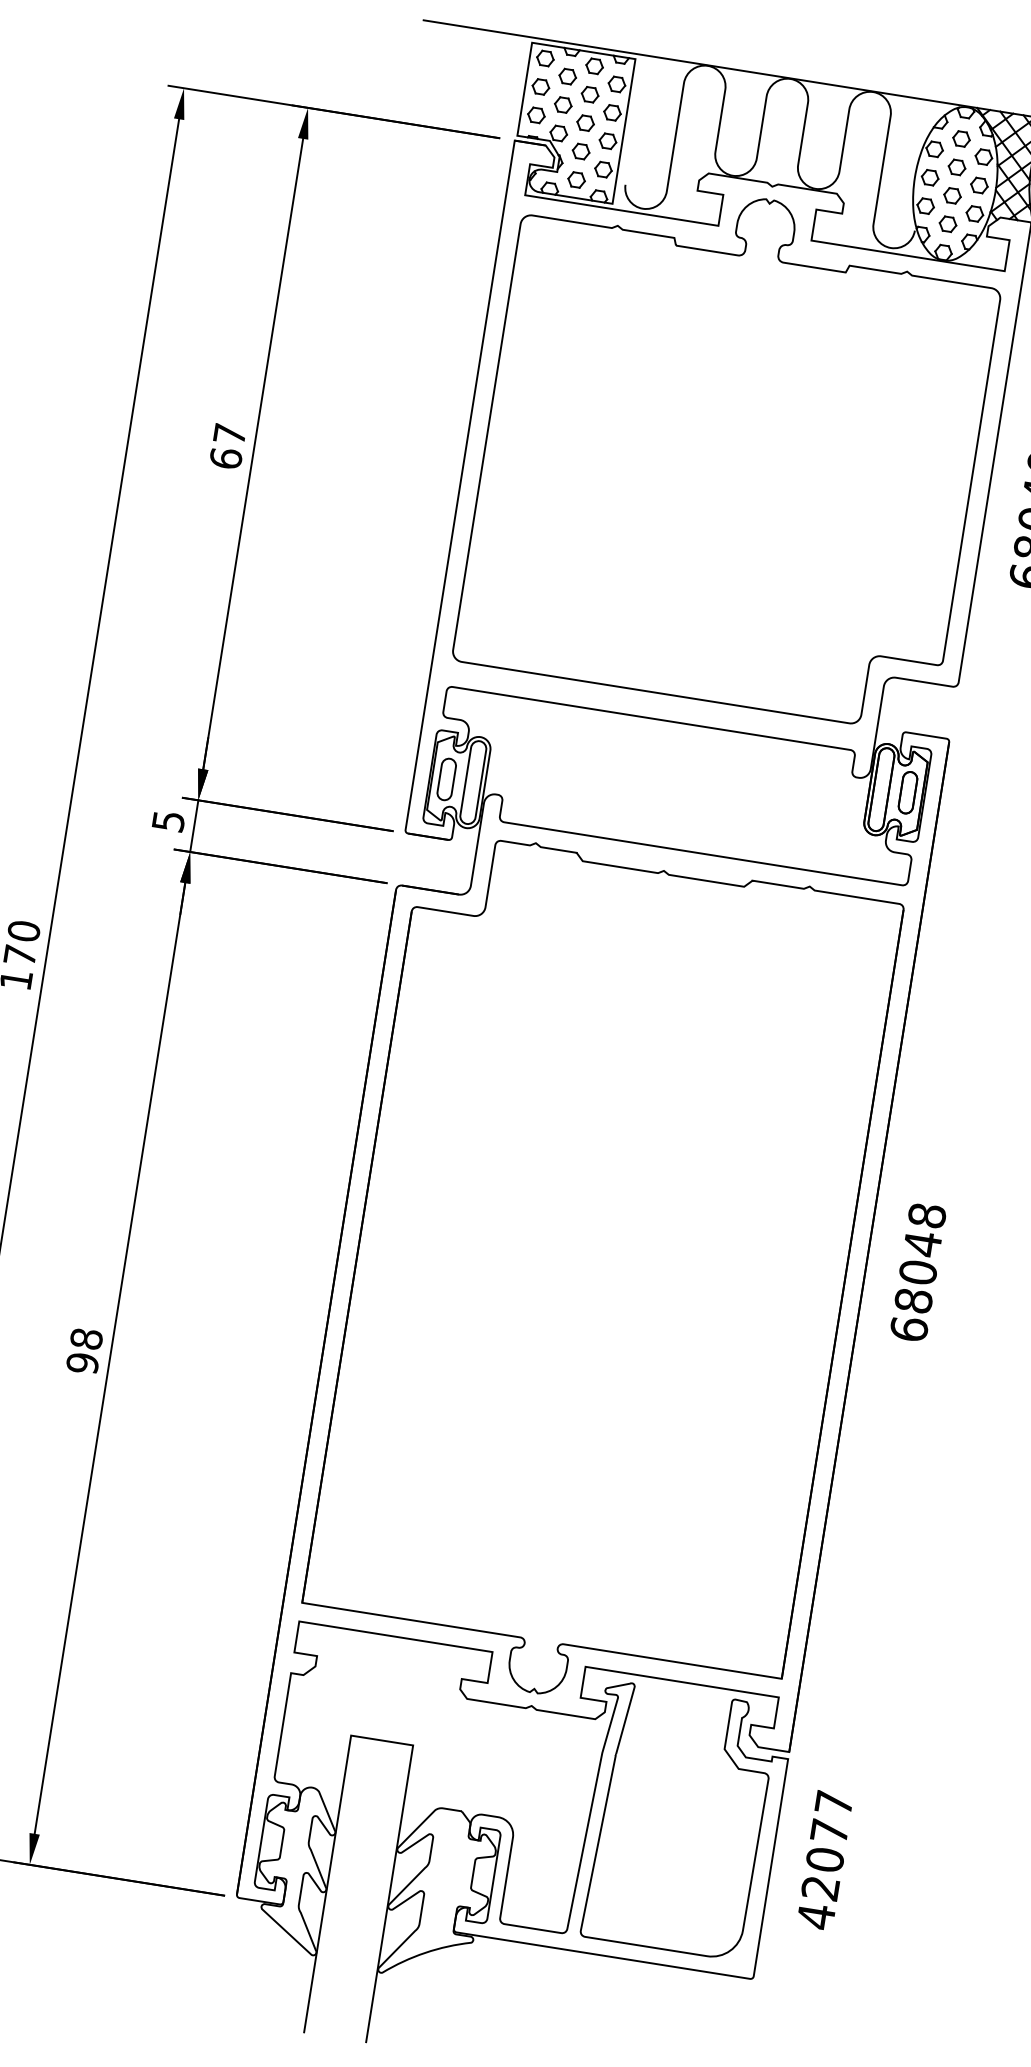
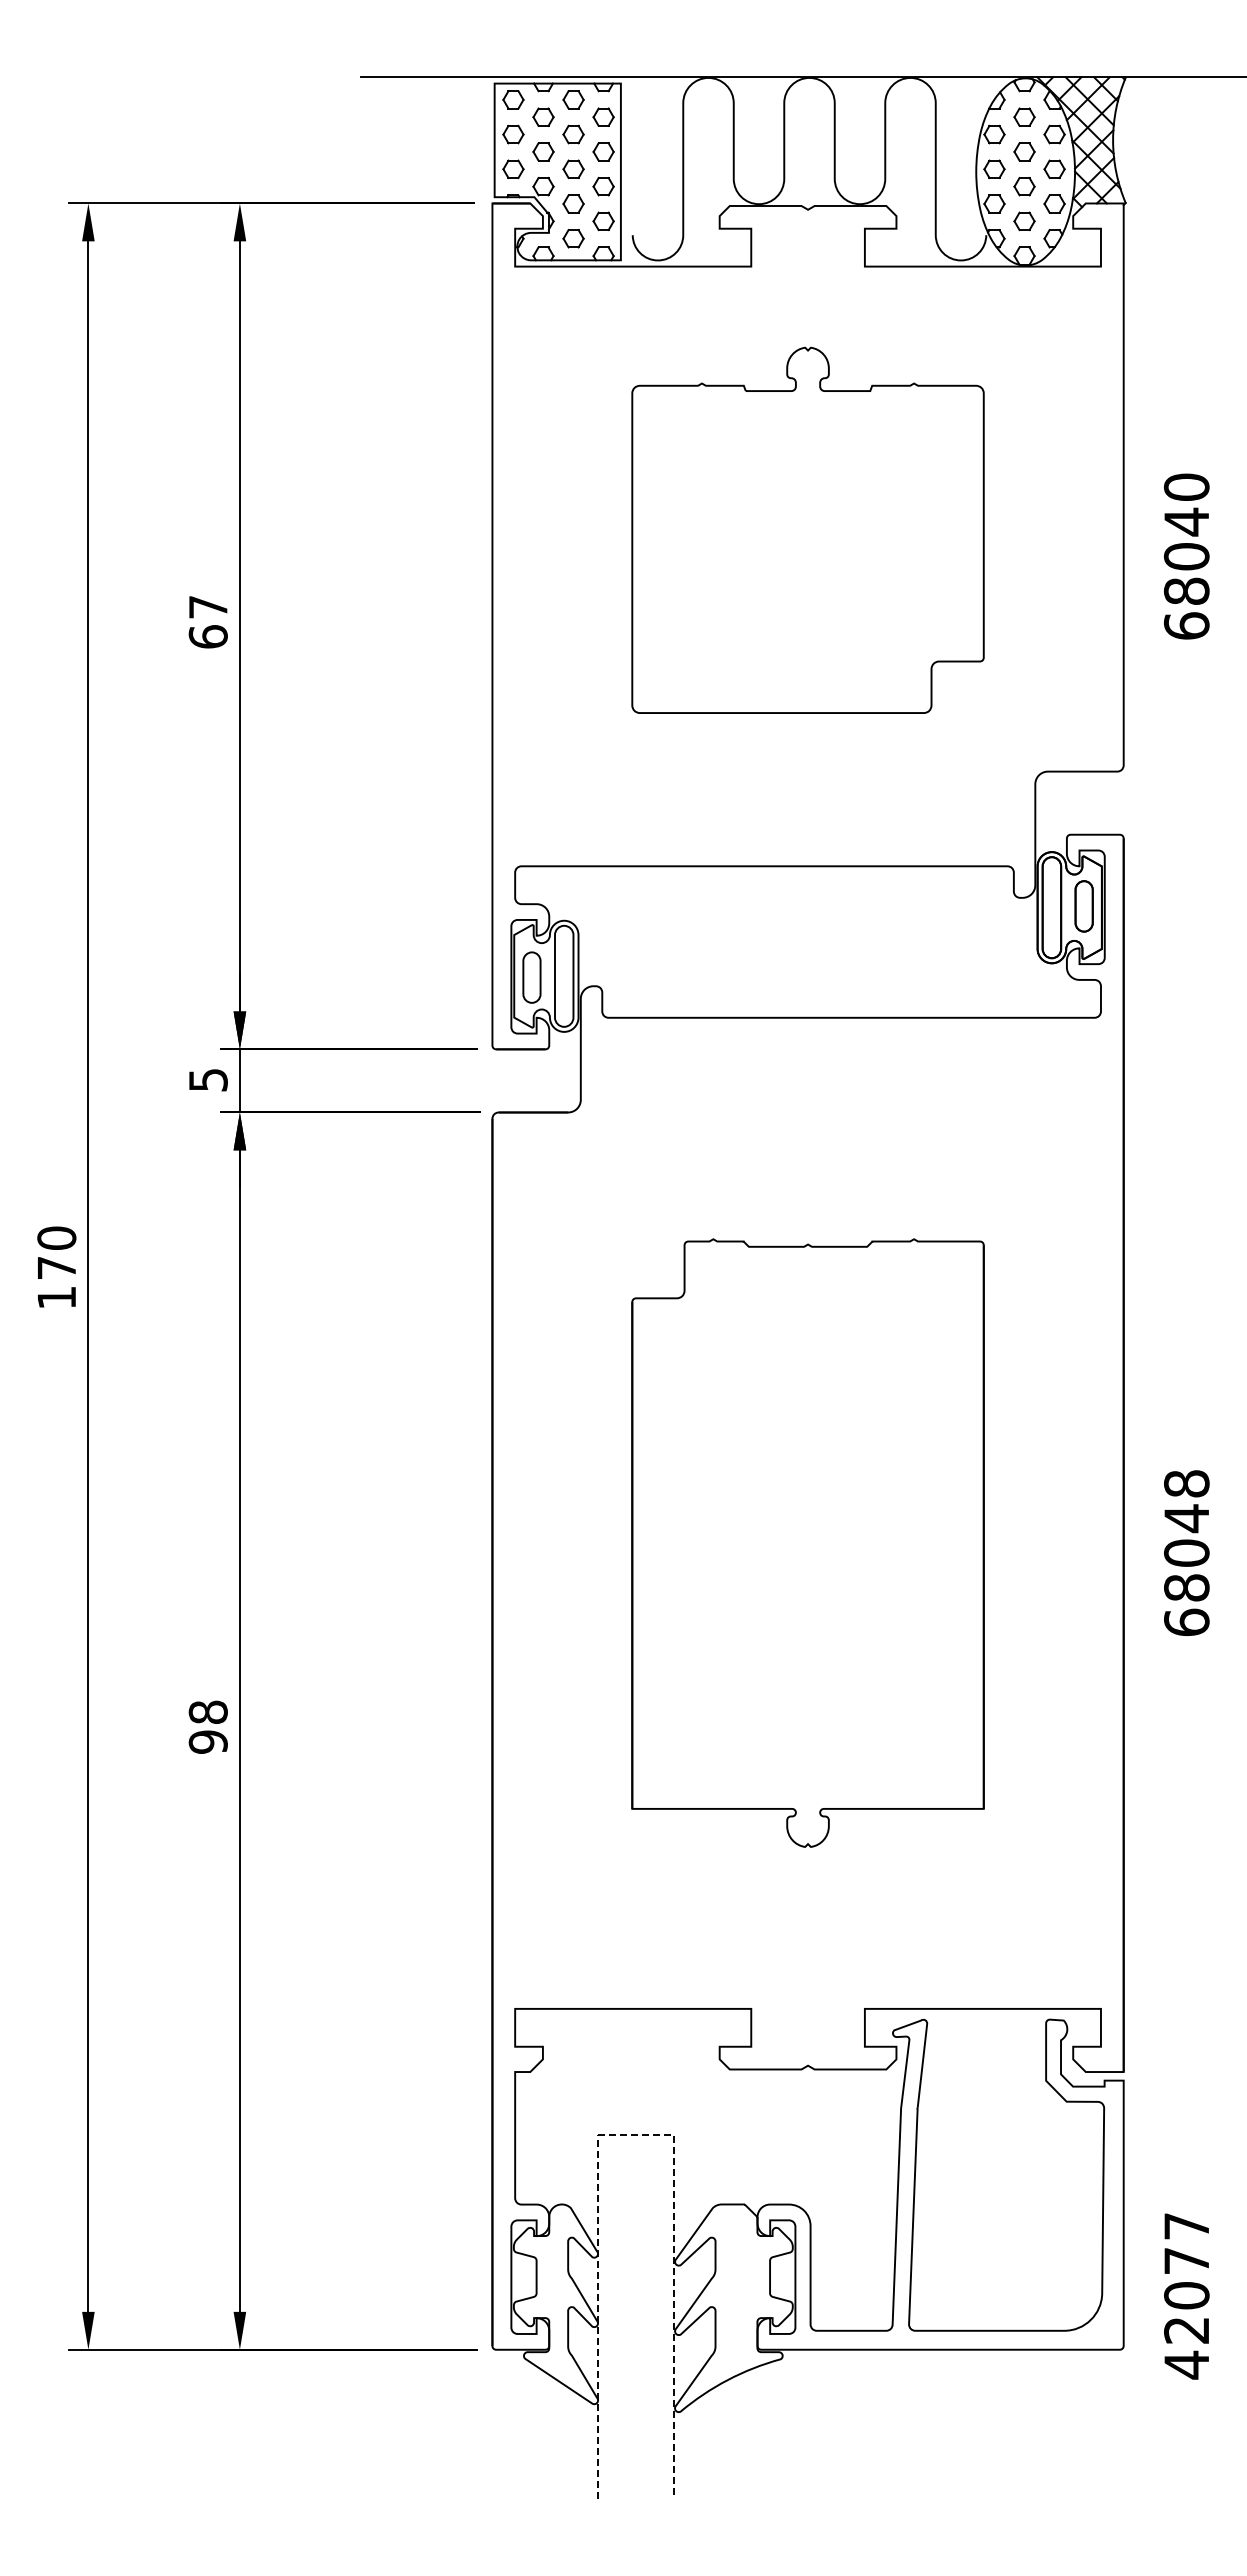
part: (730, 449) -> (807, 530), size x0.6
text: (918, 1271) -> (1186, 1552), moved
part: (599, 1277) -> (807, 1542), size x0.6
line: (382, 1740) -> (636, 2135), solid -> dashed
text: (824, 1860) -> (1186, 2296), moved

